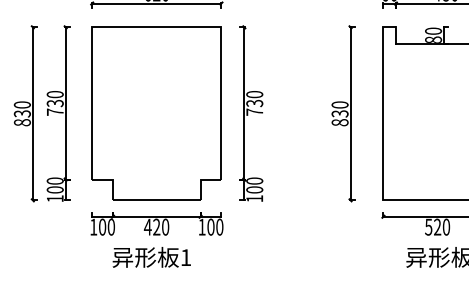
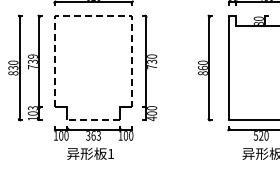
line: (156, 27) -> (93, 16), solid -> dashed
text: (54, 94) -> (32, 56), 730 -> 739
text: (339, 112) -> (202, 67), 830 -> 860
text: (54, 181) -> (32, 108), 100 -> 103
text: (253, 198) -> (151, 118), 100 -> 400
line: (156, 199) -> (93, 119), solid -> dashed
text: (156, 226) -> (93, 135), 420 -> 363

